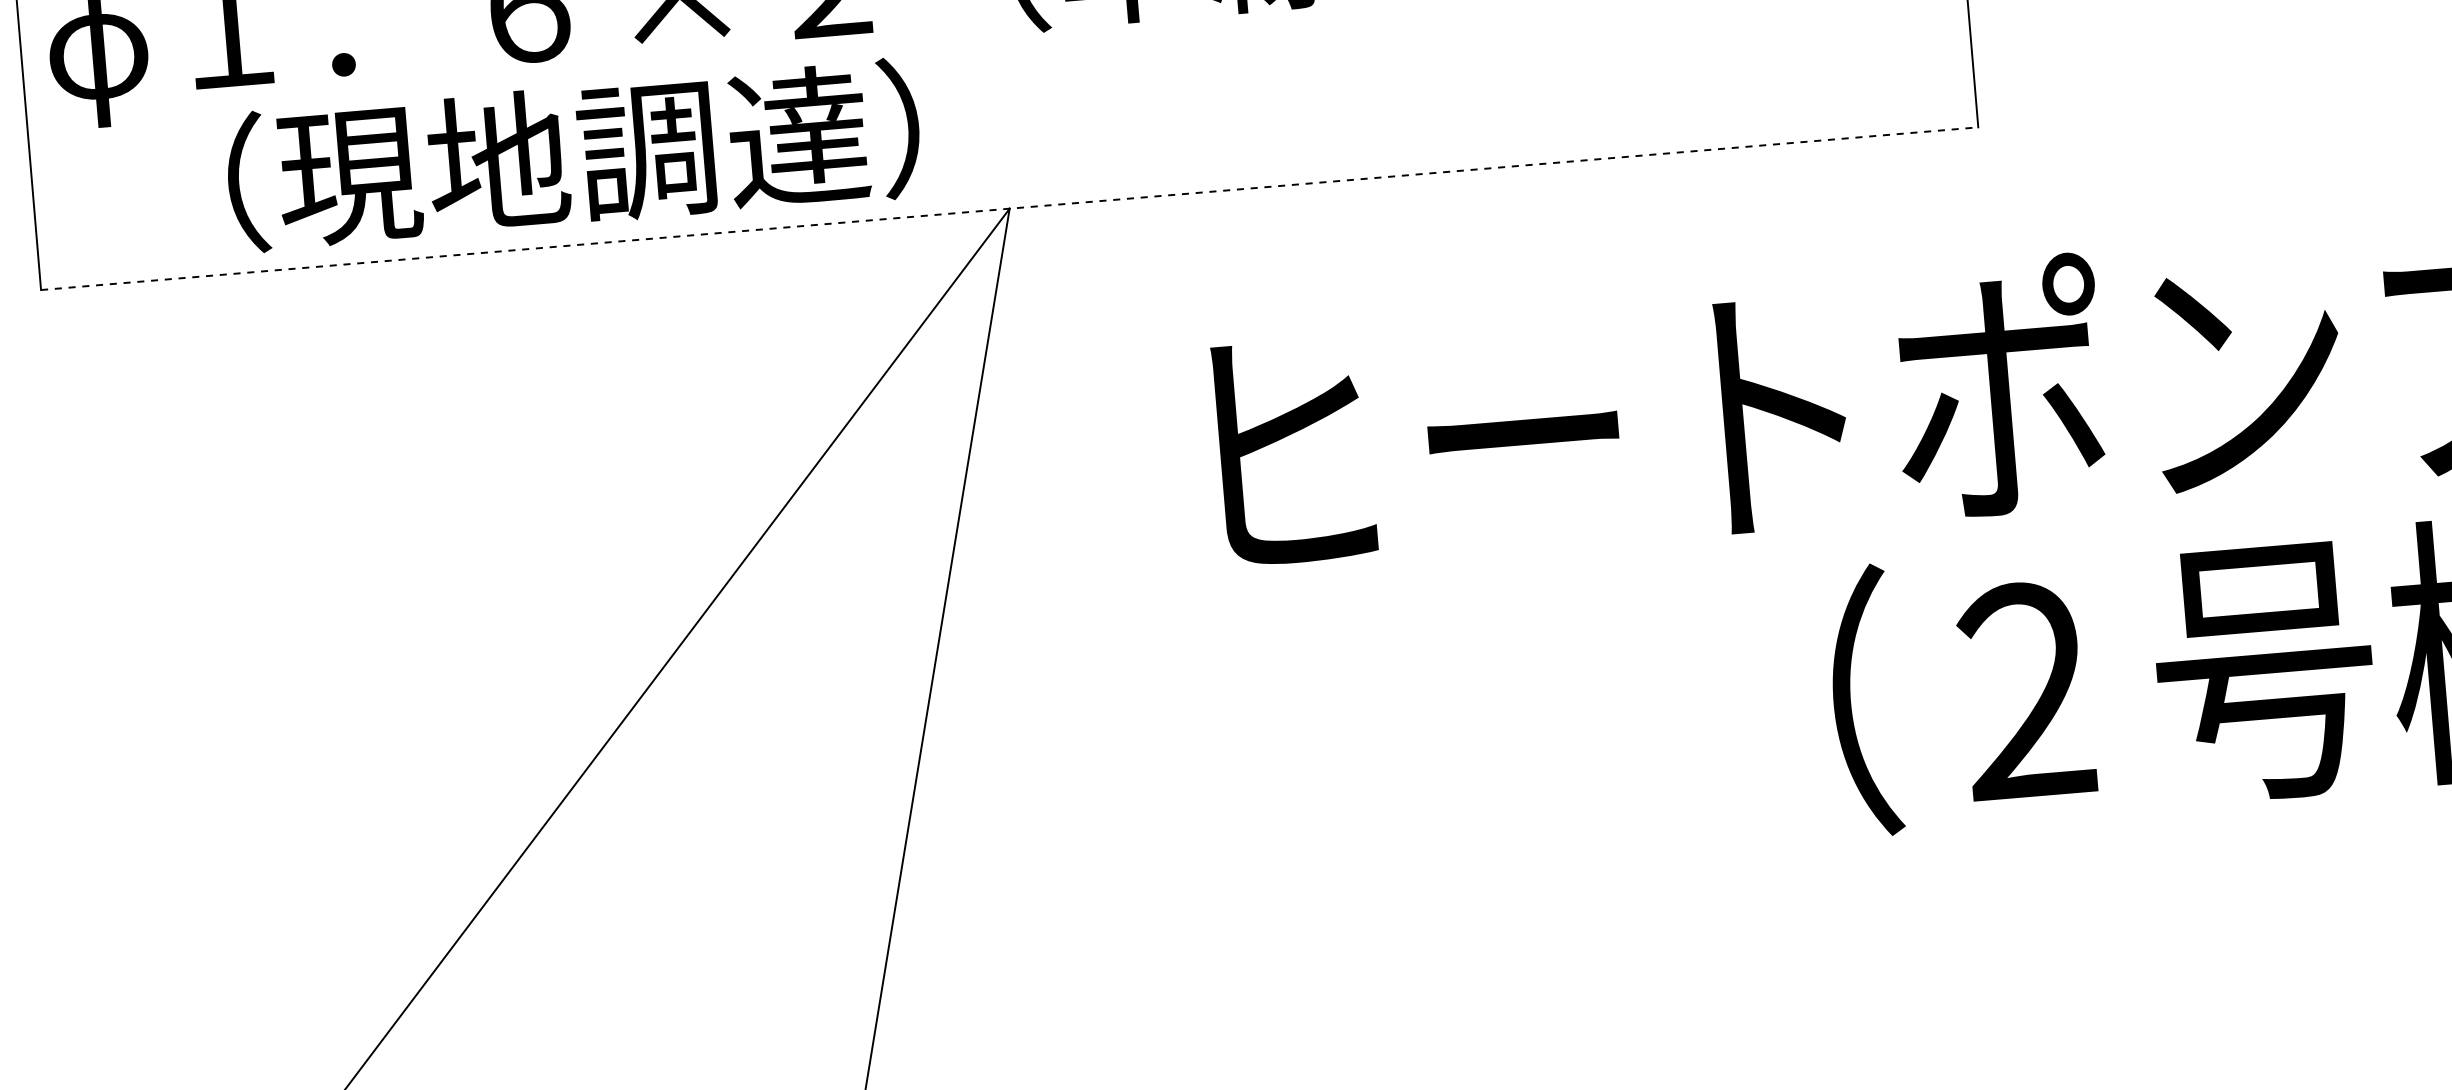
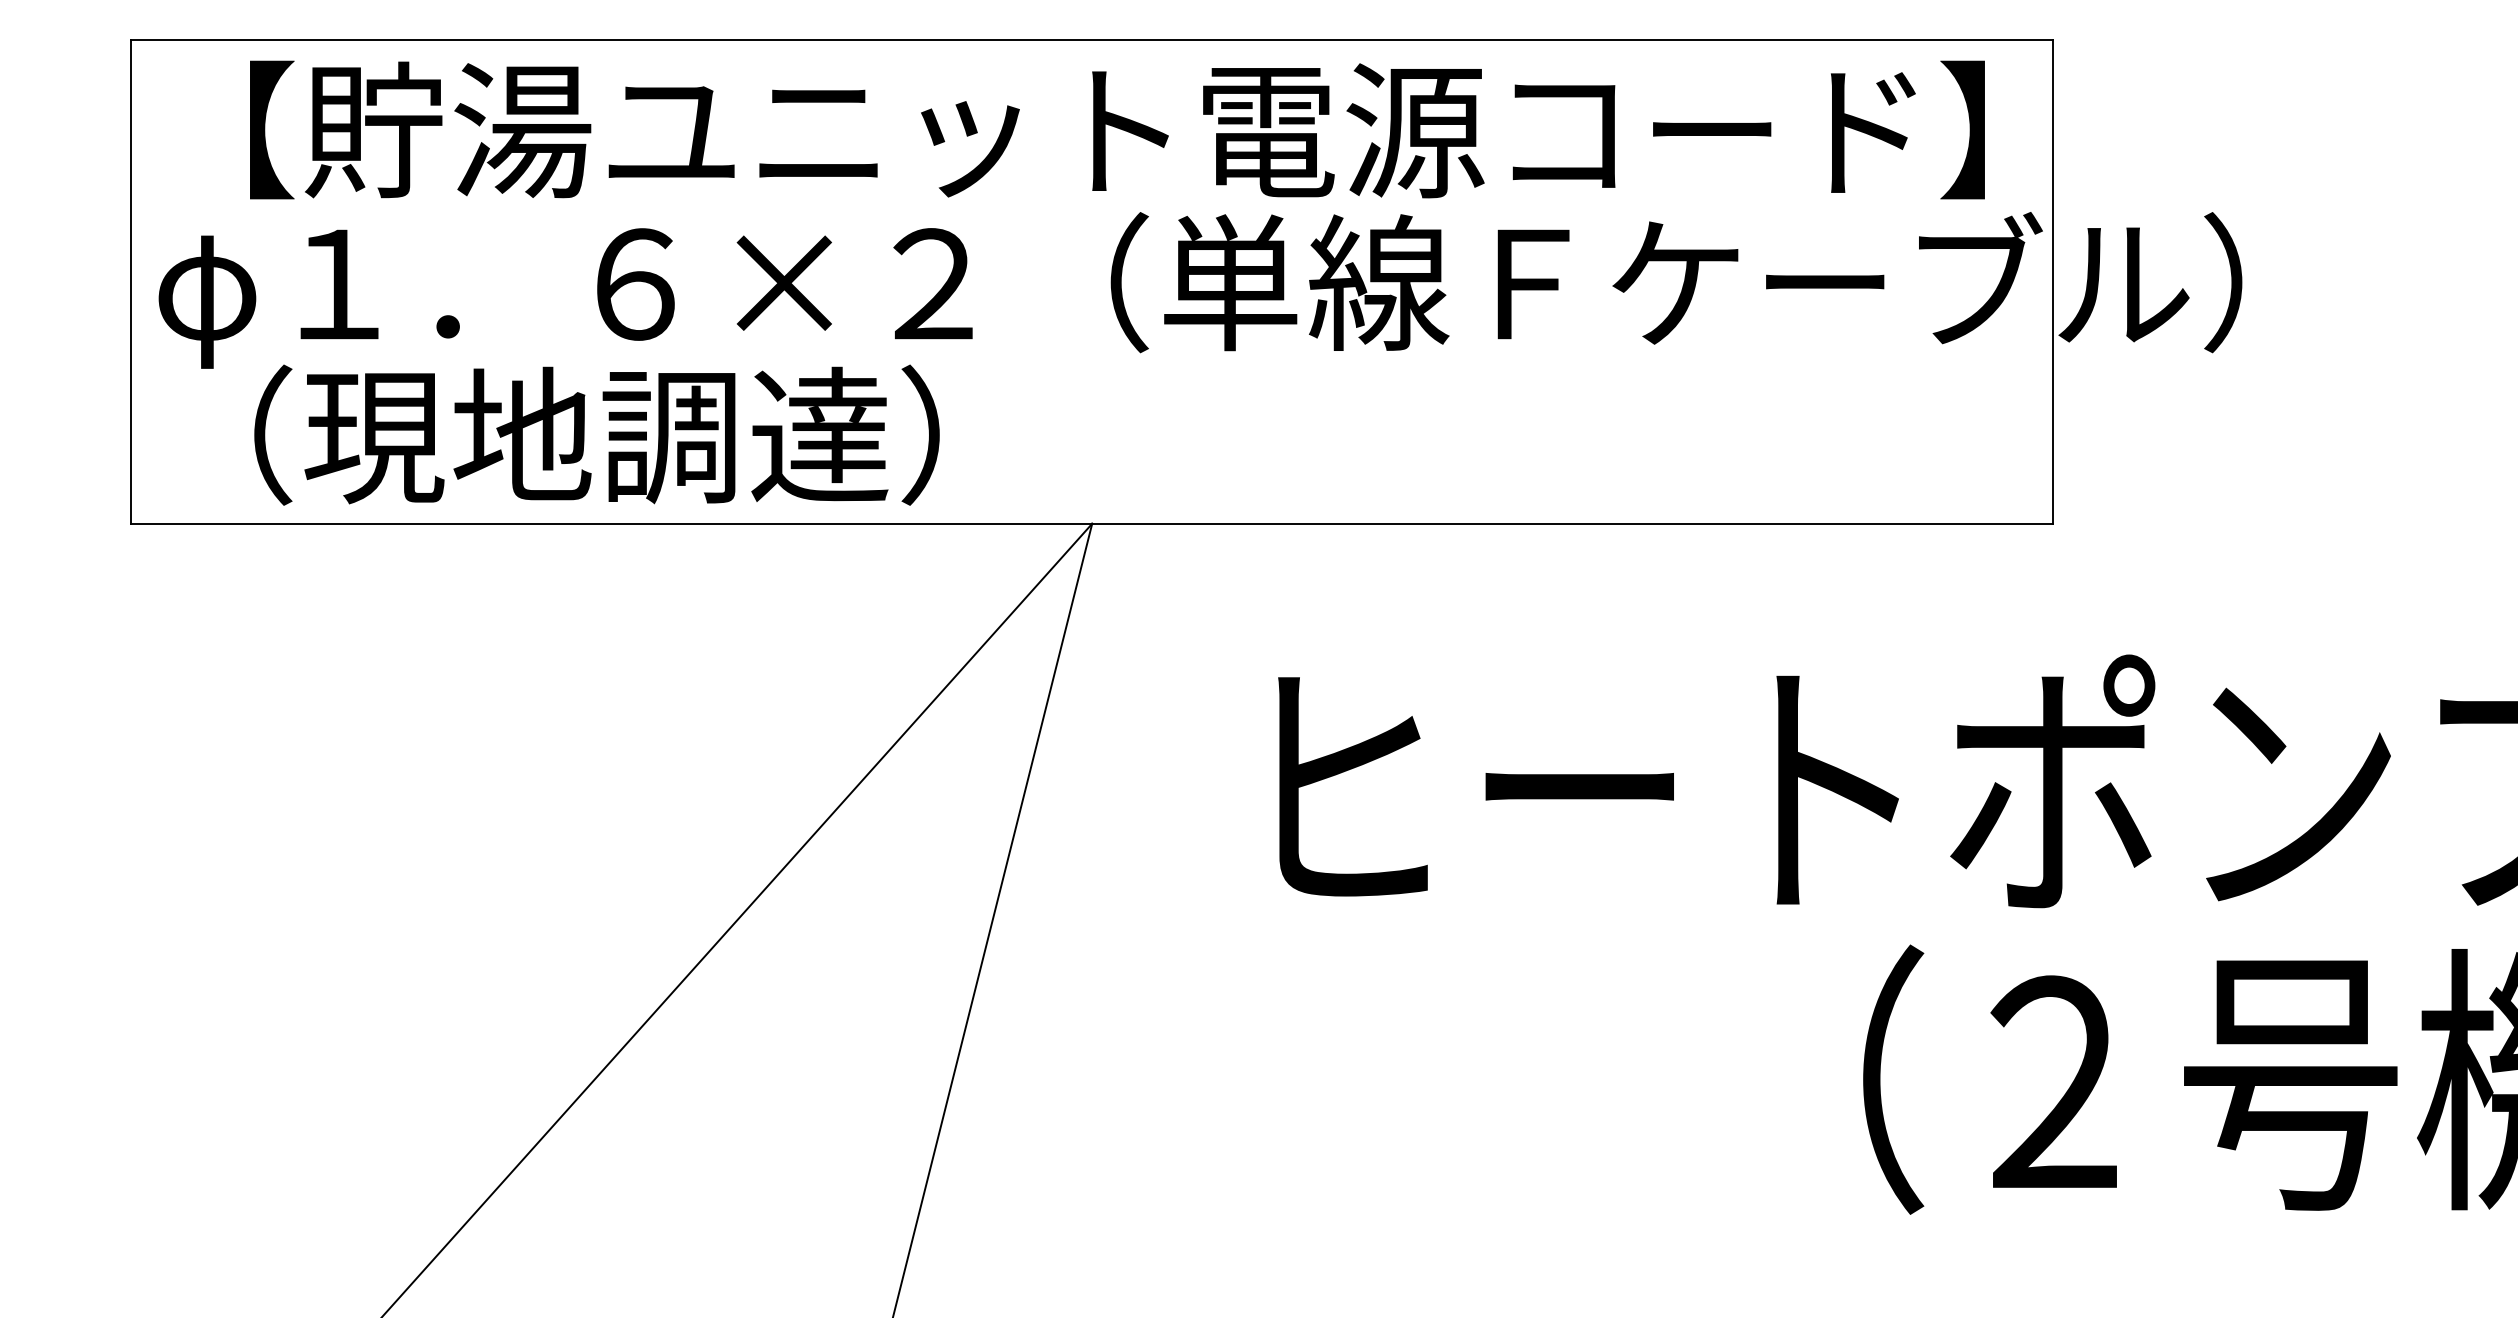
text: (573, 154) -> (596, 434), moved
line: (1009, 208) -> (1092, 523), dashed -> solid

